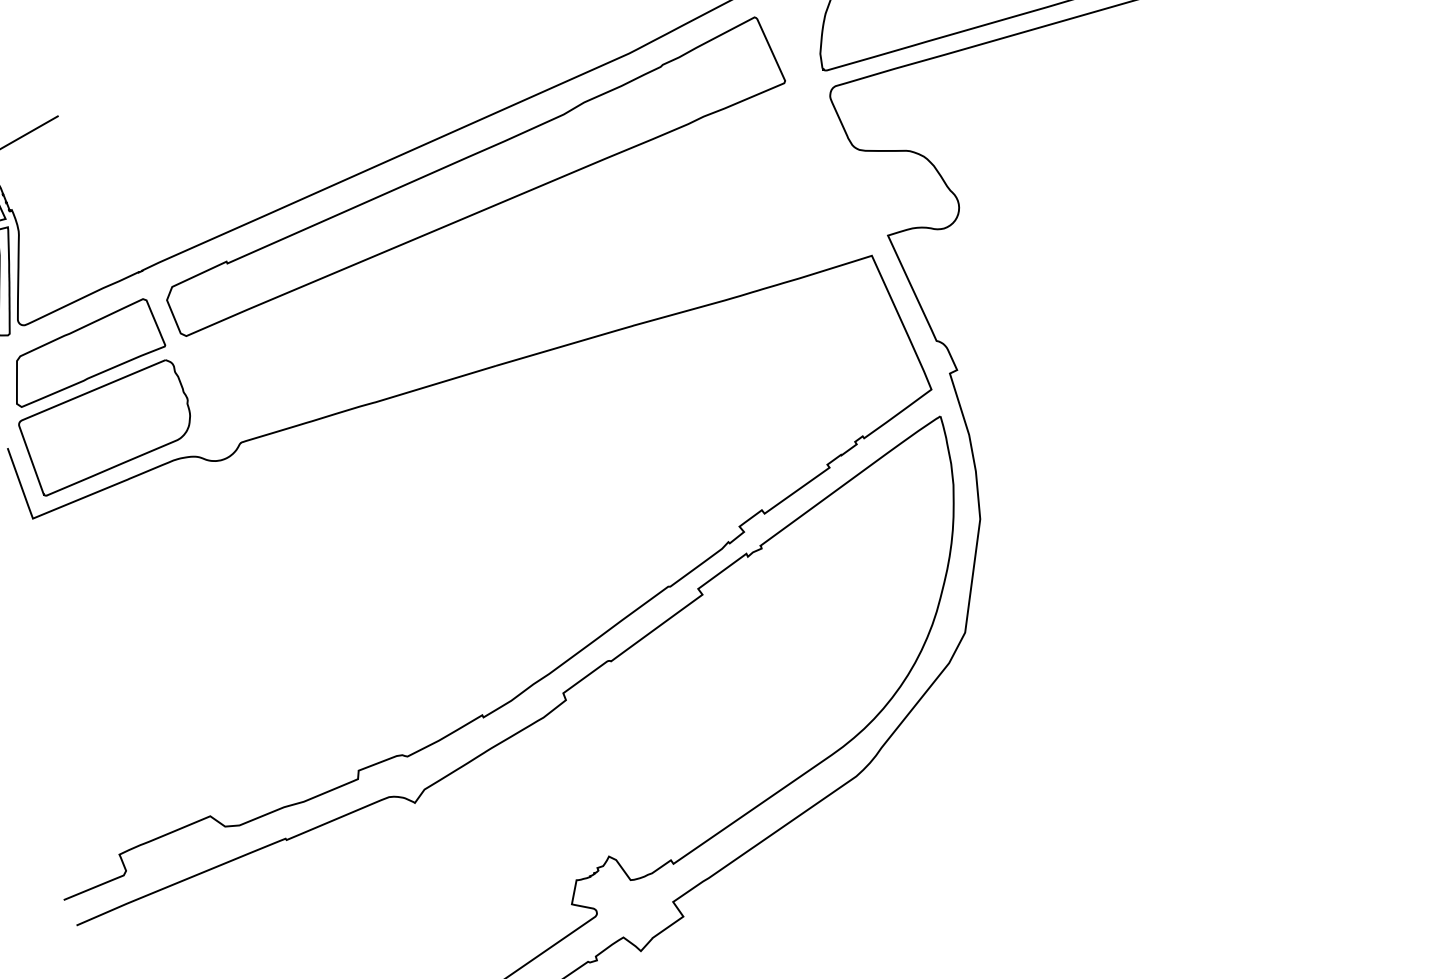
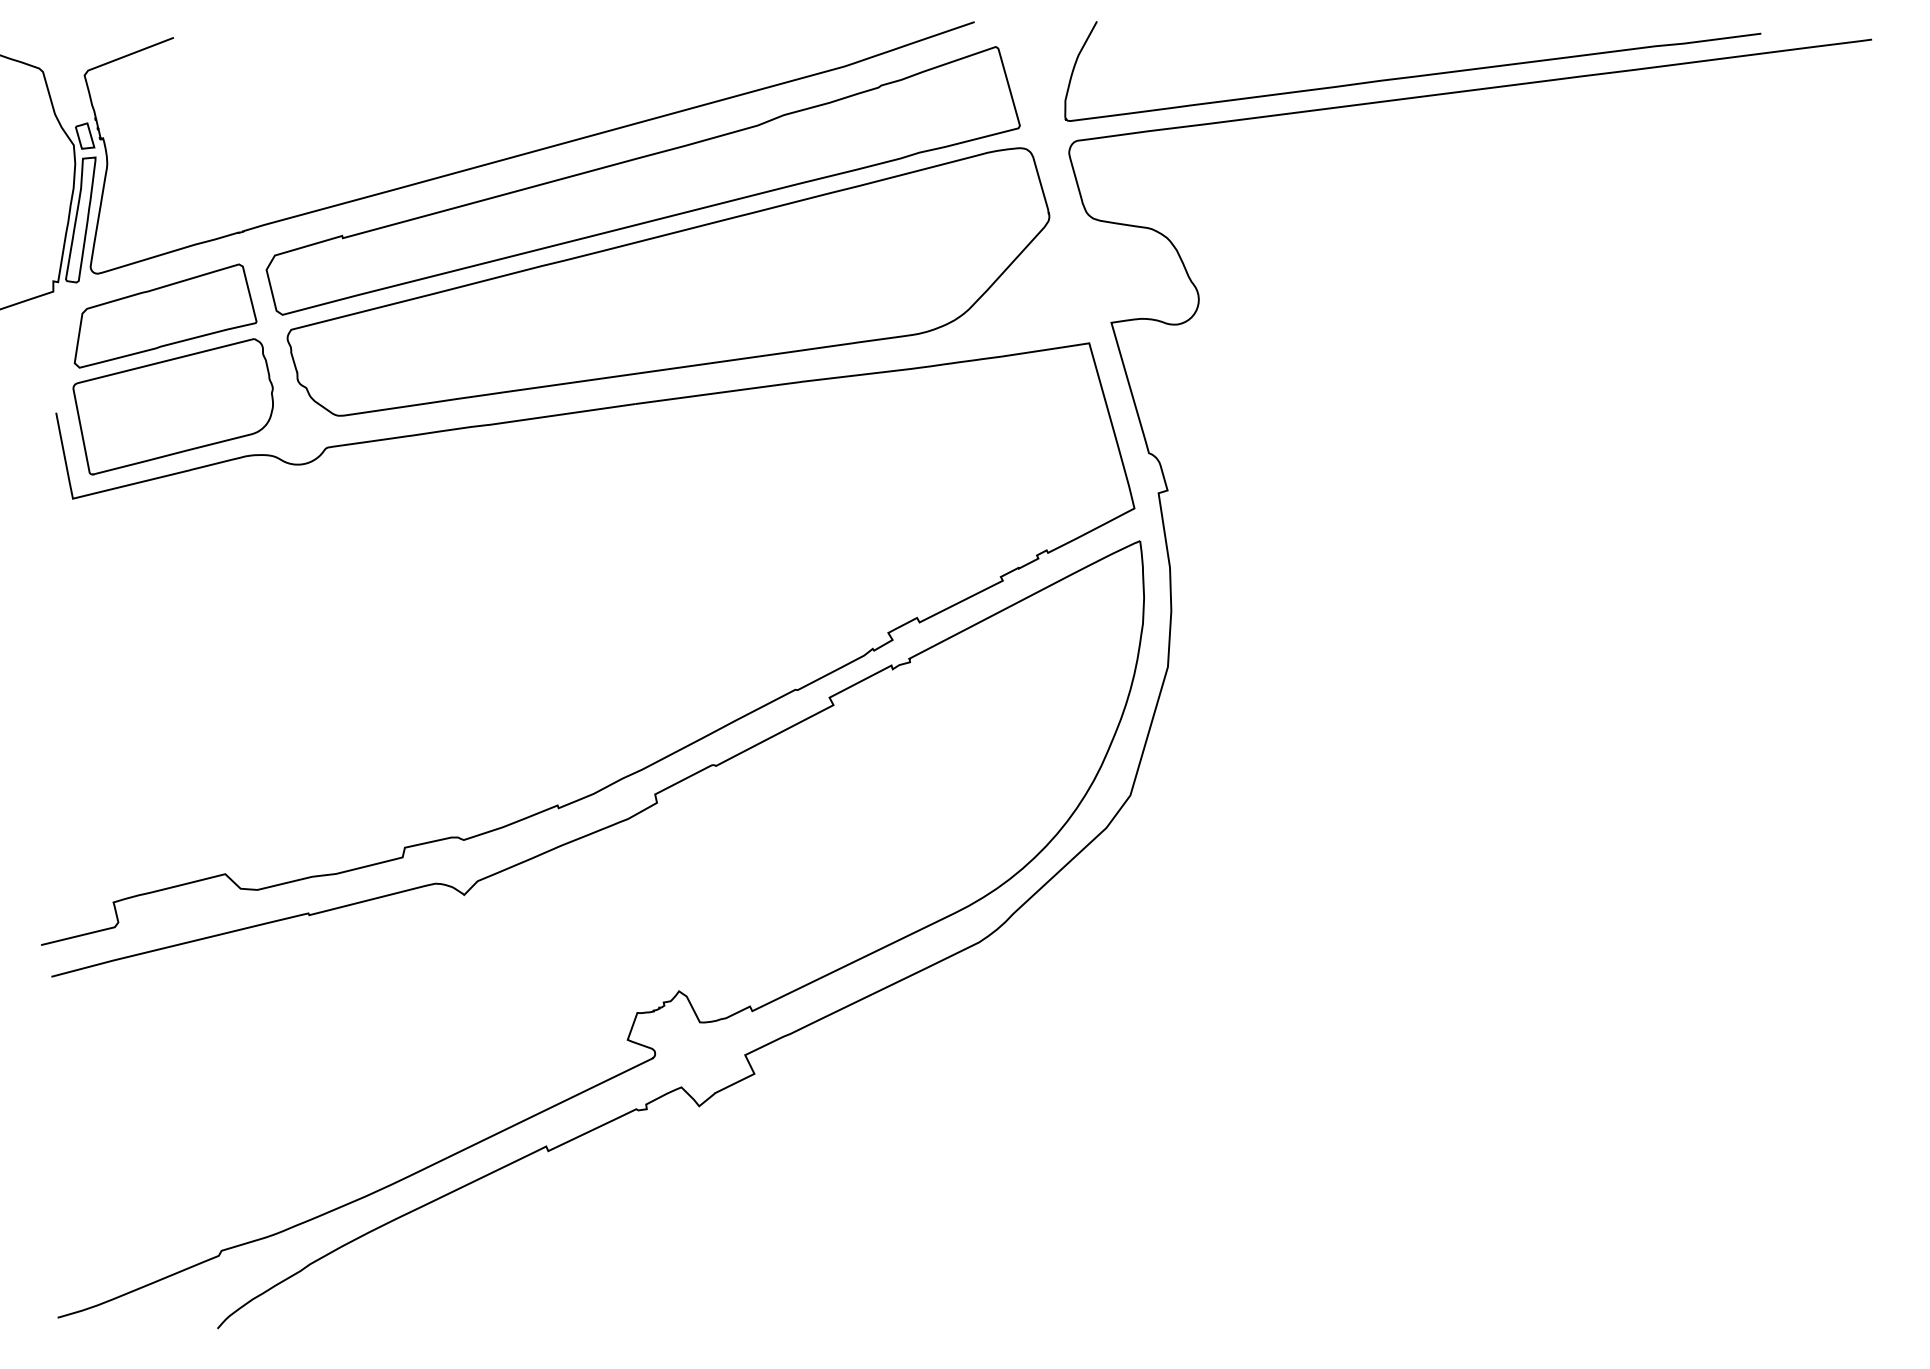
part: (508, 257) -> (668, 281), added

